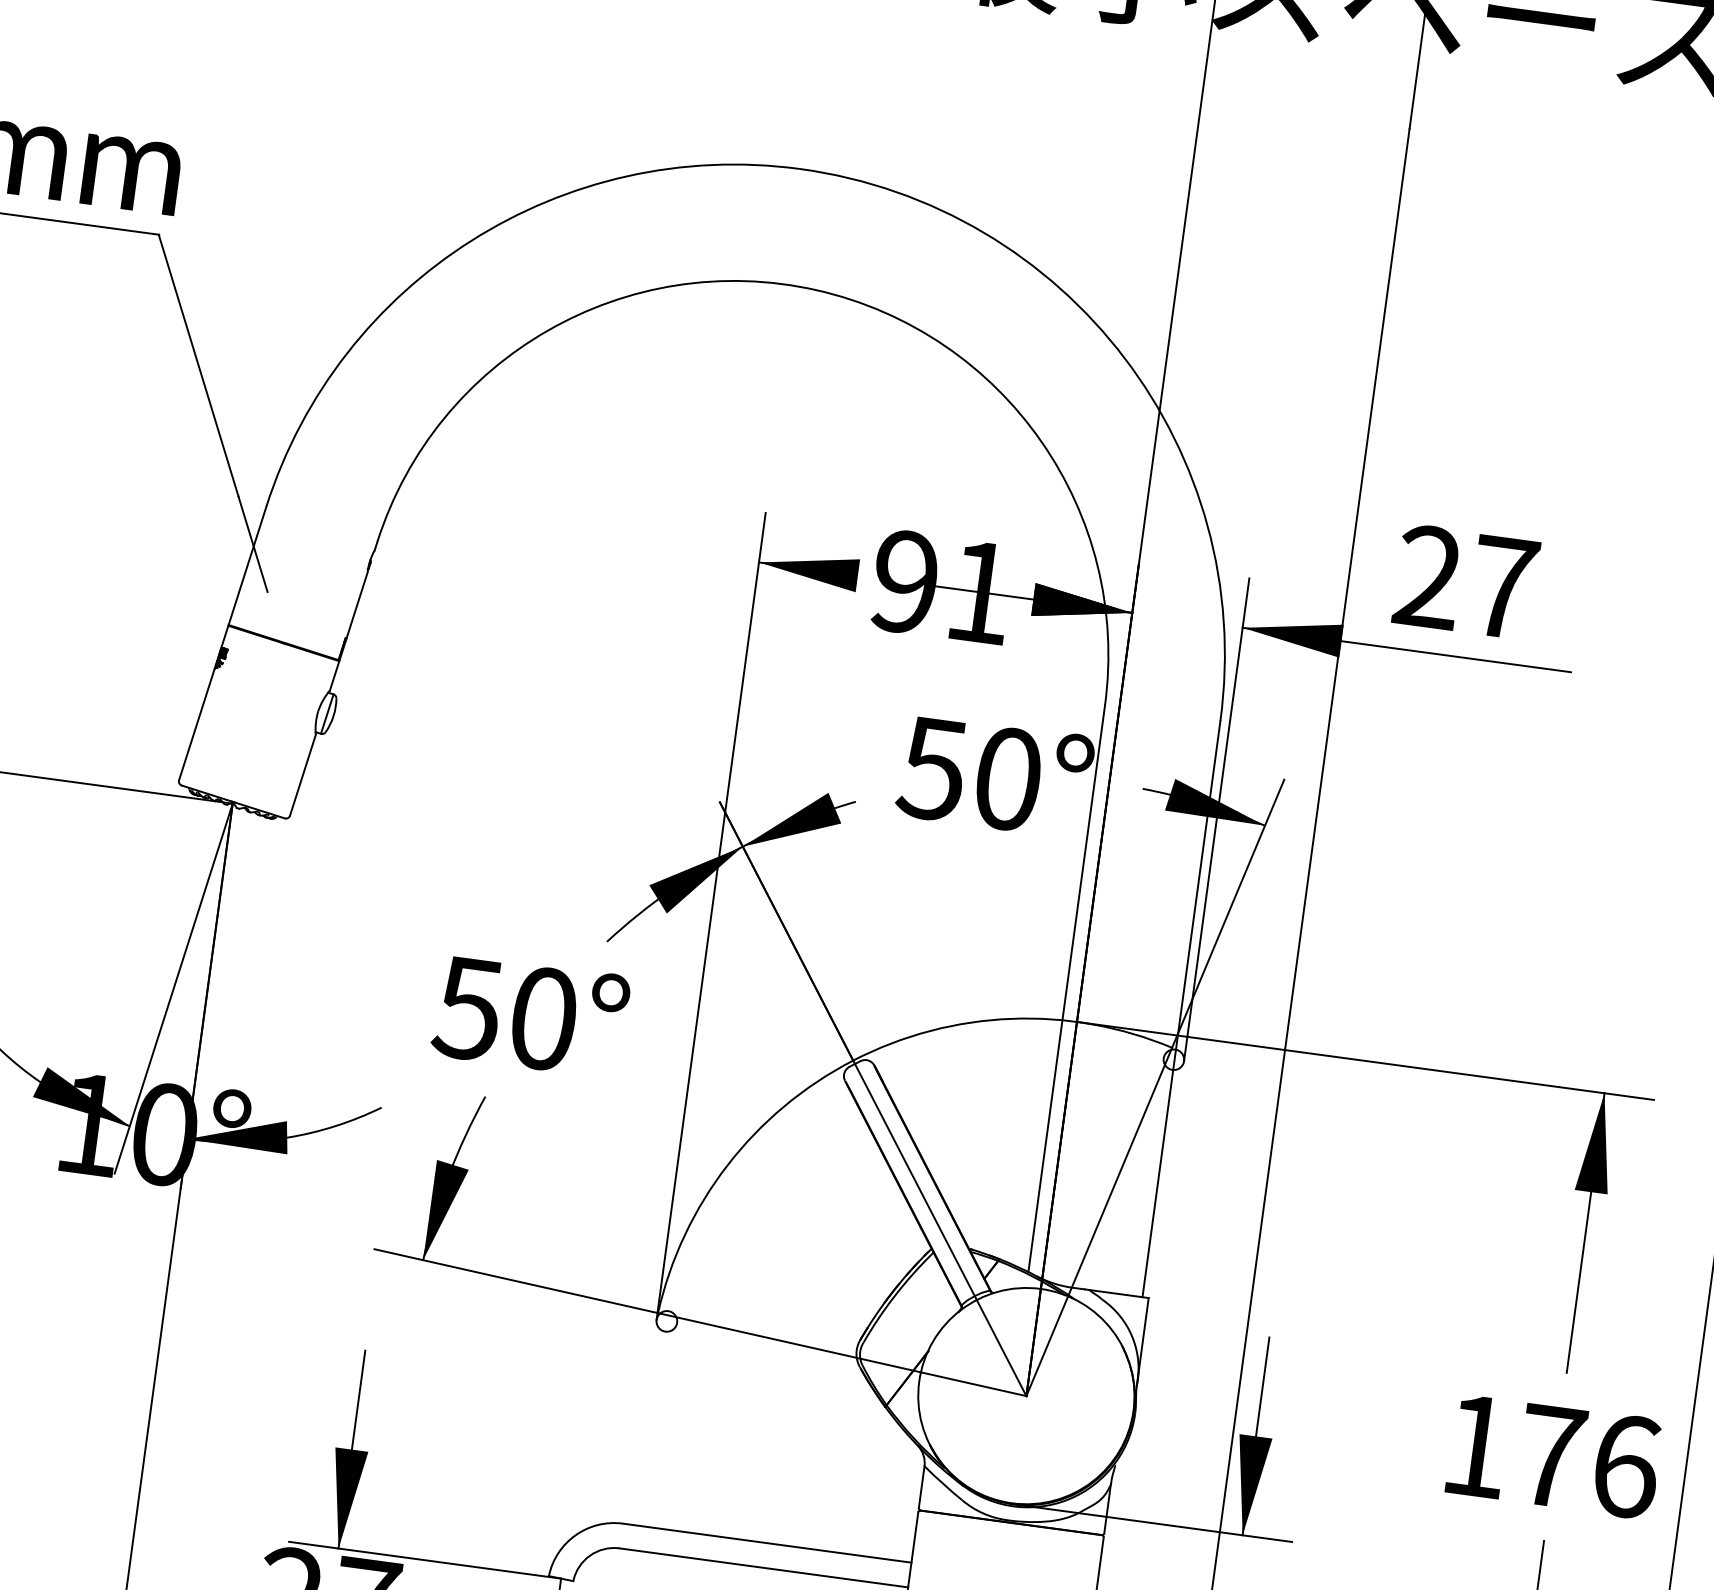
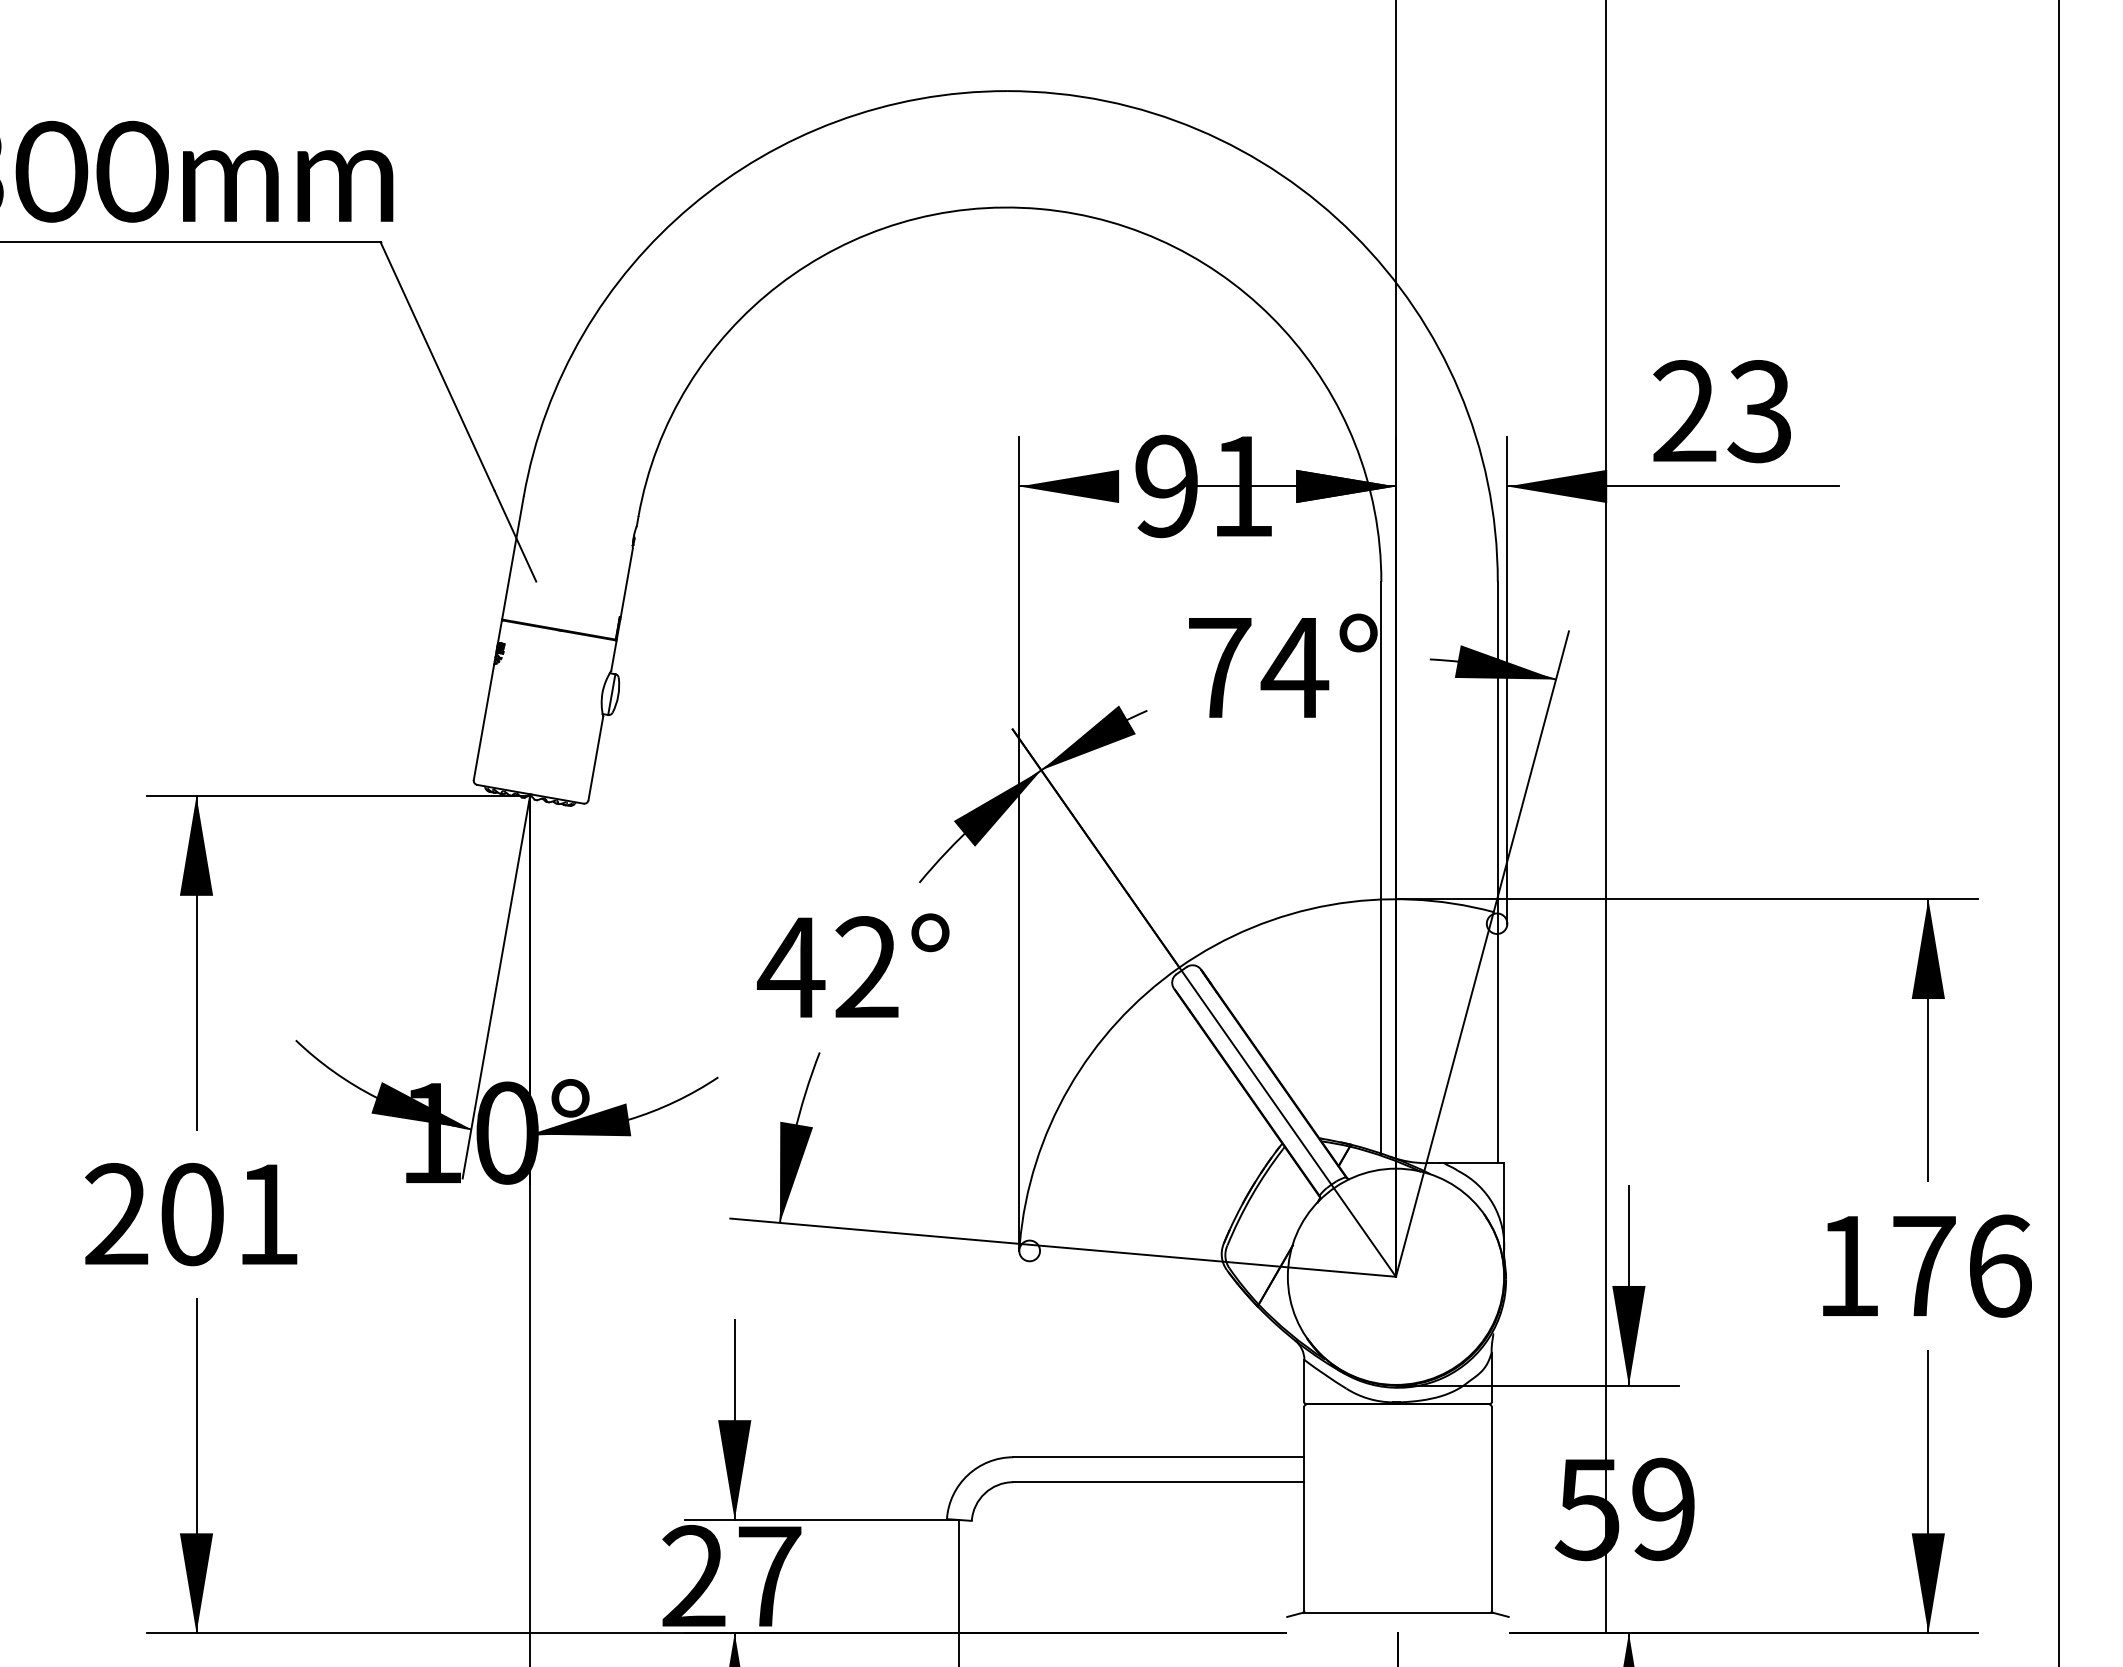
text: (1502, 587) -> (1759, 411), 27 -> 23
text: (970, 773) -> (1257, 667), 50° -> 74°
text: (504, 1013) -> (827, 967), 50° -> 42°

